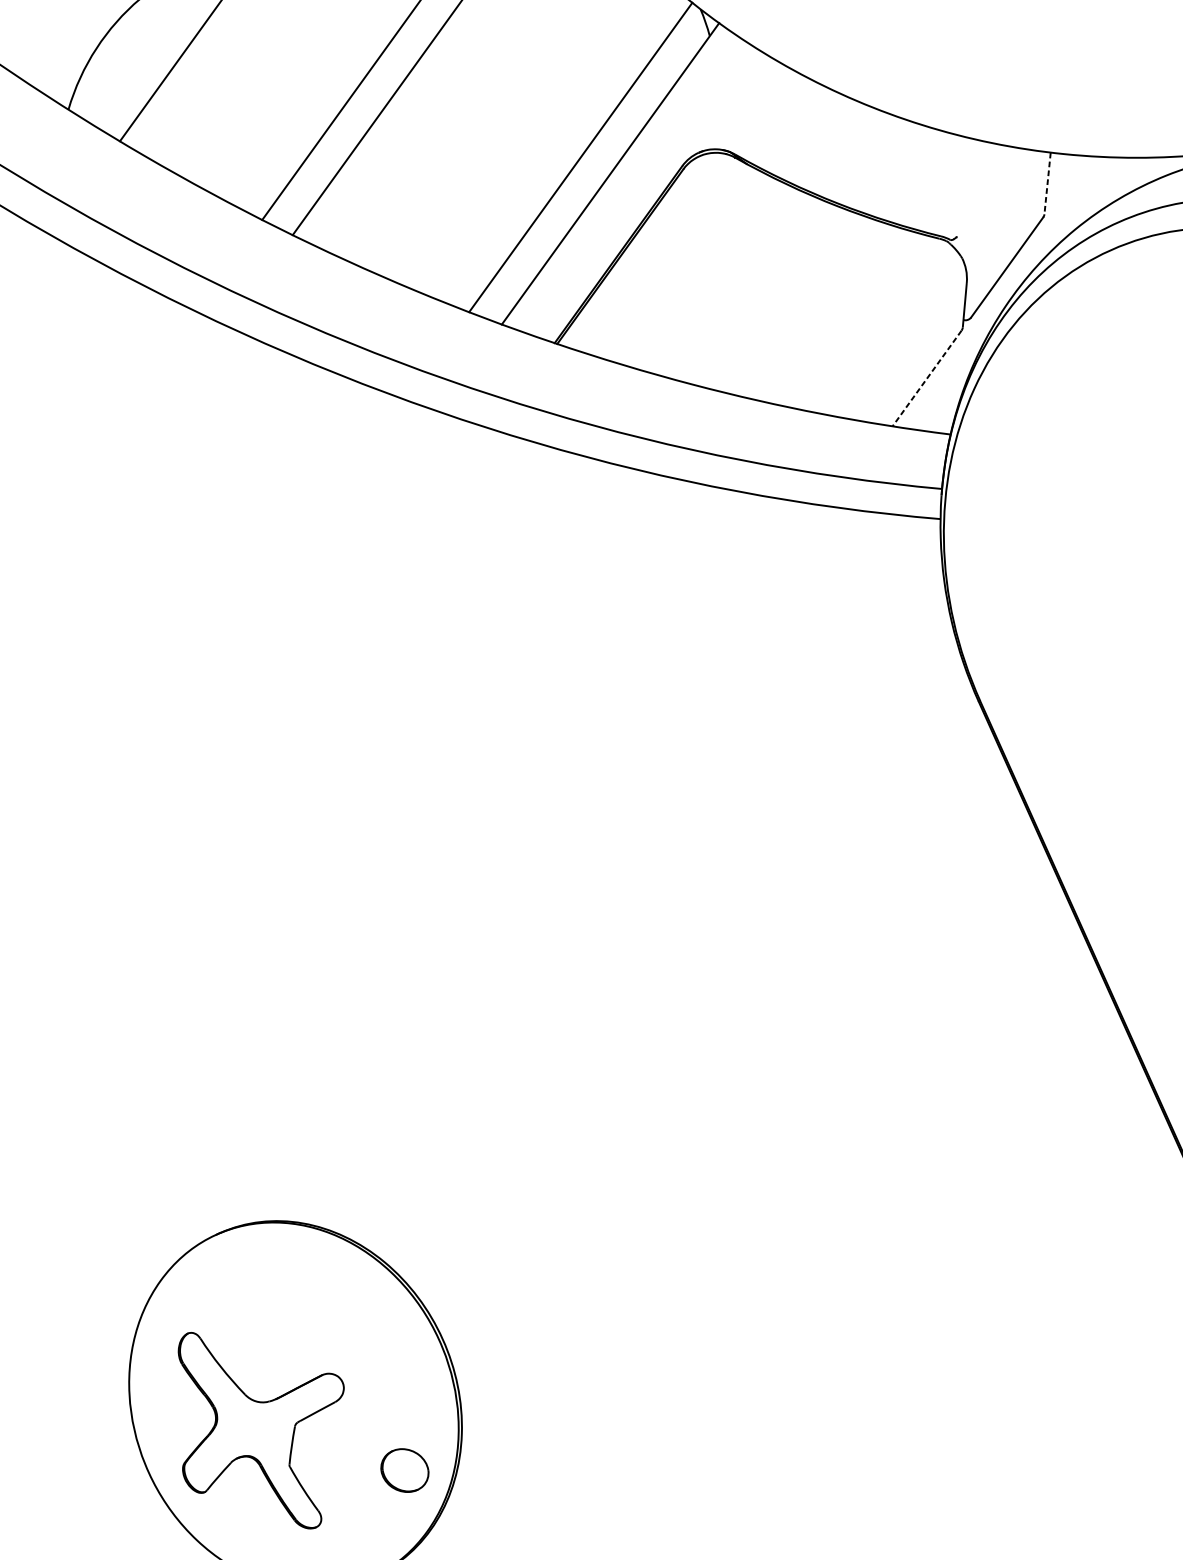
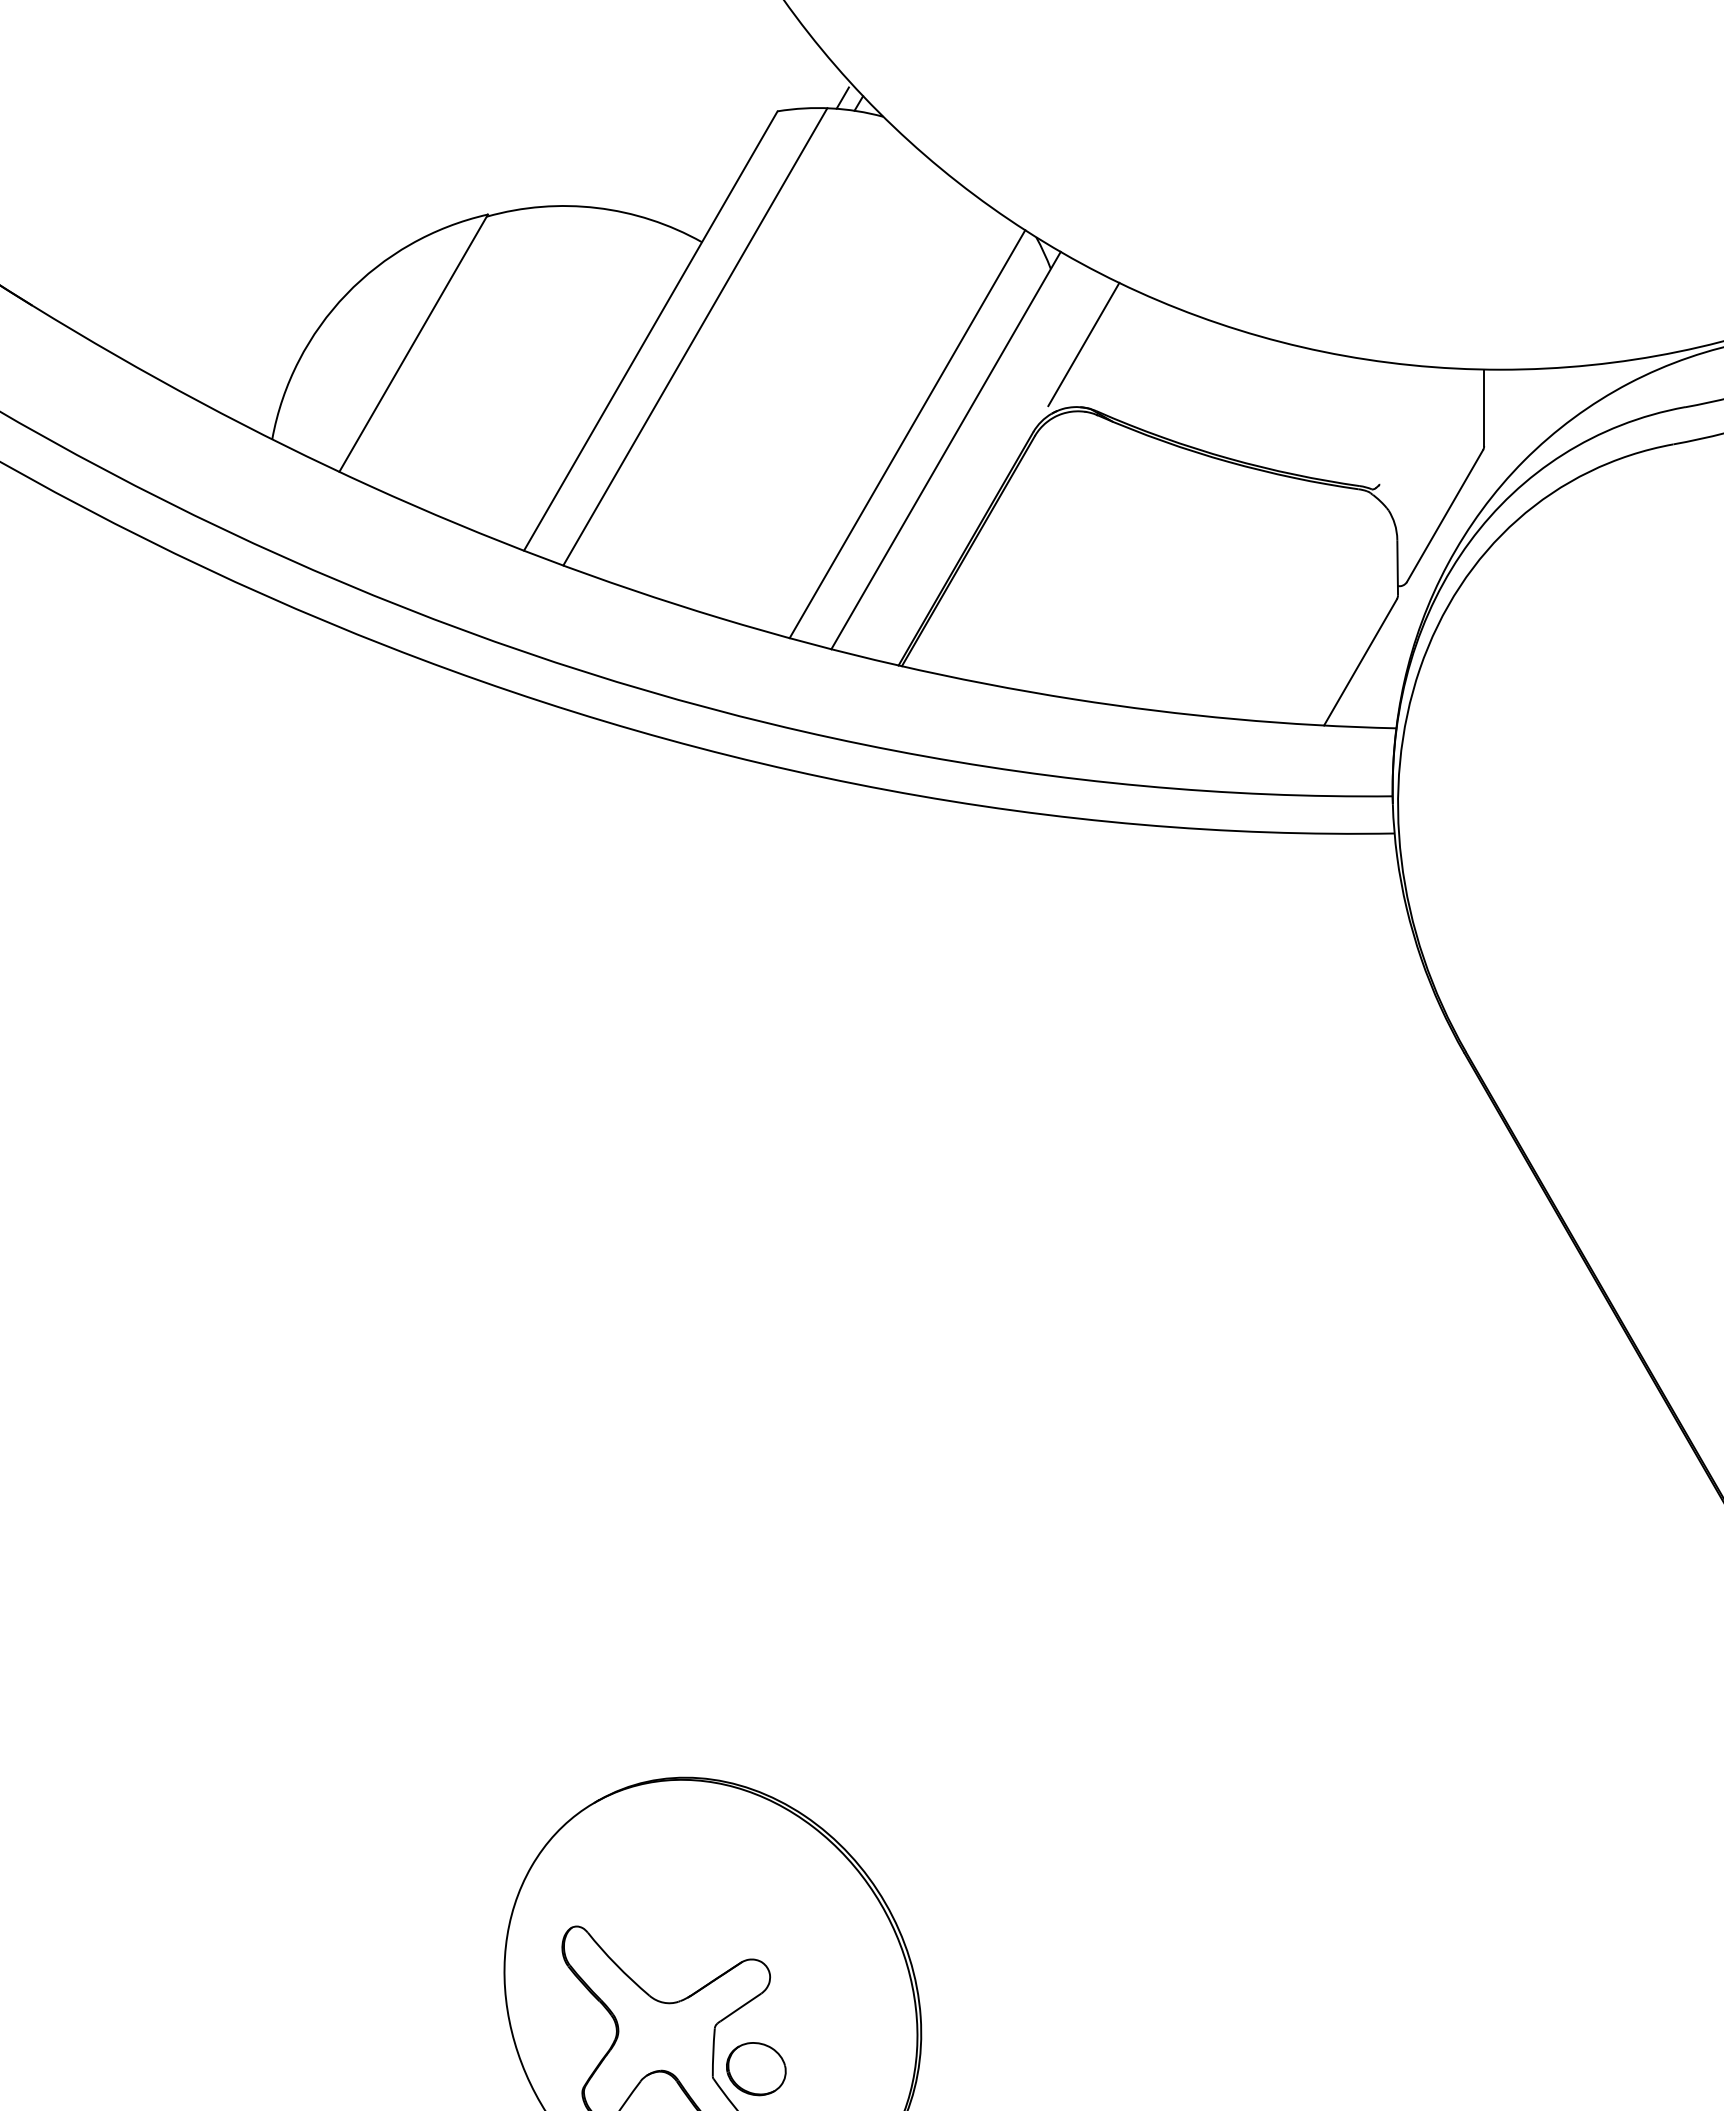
line: (729, 99) -> (1083, 344), added
line: (1047, 184) -> (1484, 408), dashed -> solid
line: (927, 378) -> (1360, 662), dashed -> solid
part: (405, 1470) -> (756, 2069), moved

